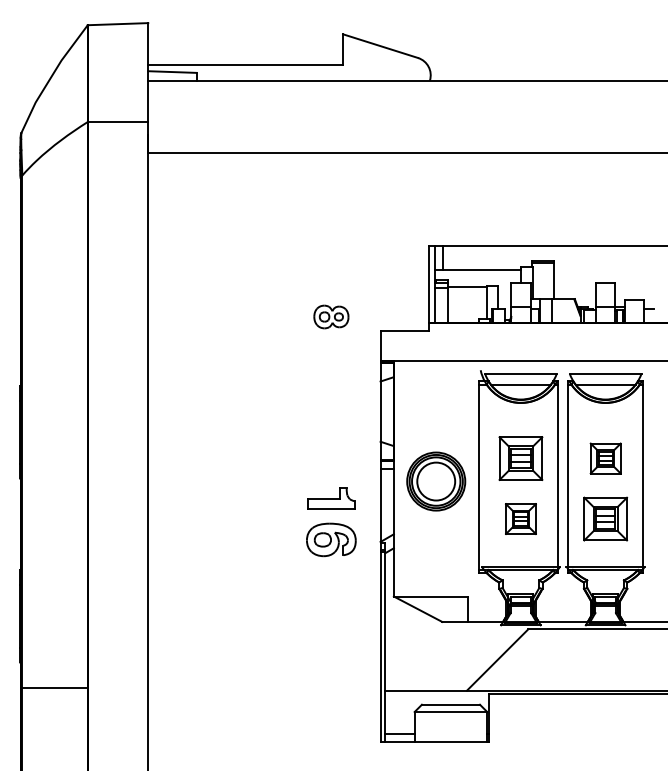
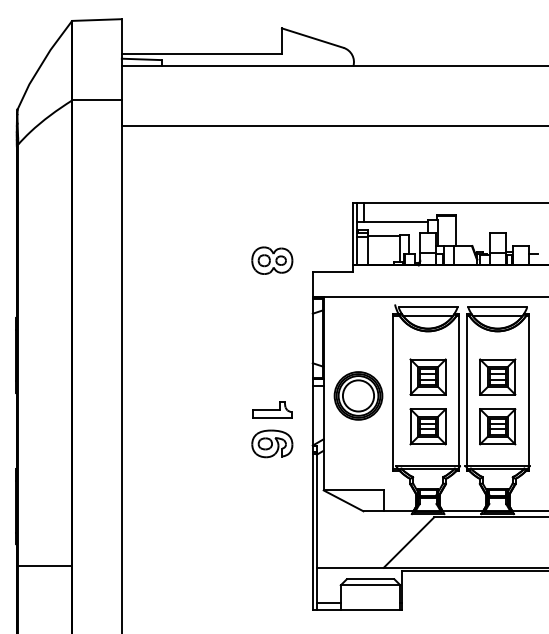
part: (331, 316) -> (272, 260), size x1.43
part: (605, 458) -> (497, 376), size x1.43
part: (520, 518) -> (427, 426), size x1.43

